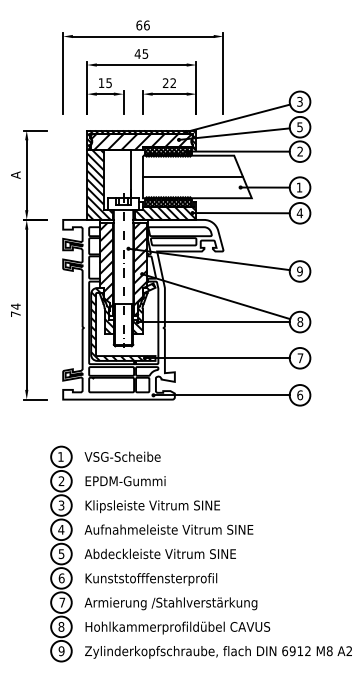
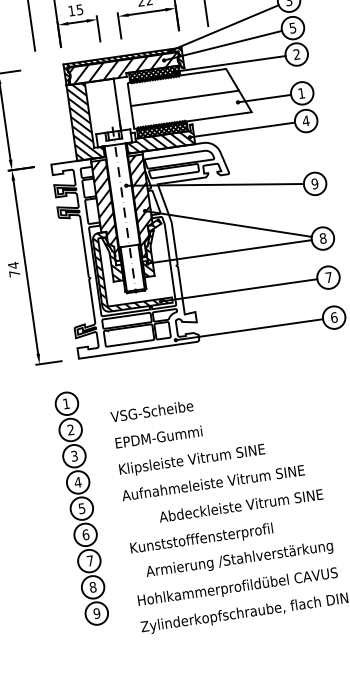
part: (61, 553) -> (81, 508), moved
text: (159, 553) -> (240, 505), moved
text: (170, 603) -> (239, 559), moved

